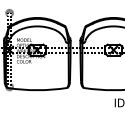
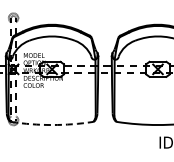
arc: (37, 90) -> (52, 125), solid -> dashed

